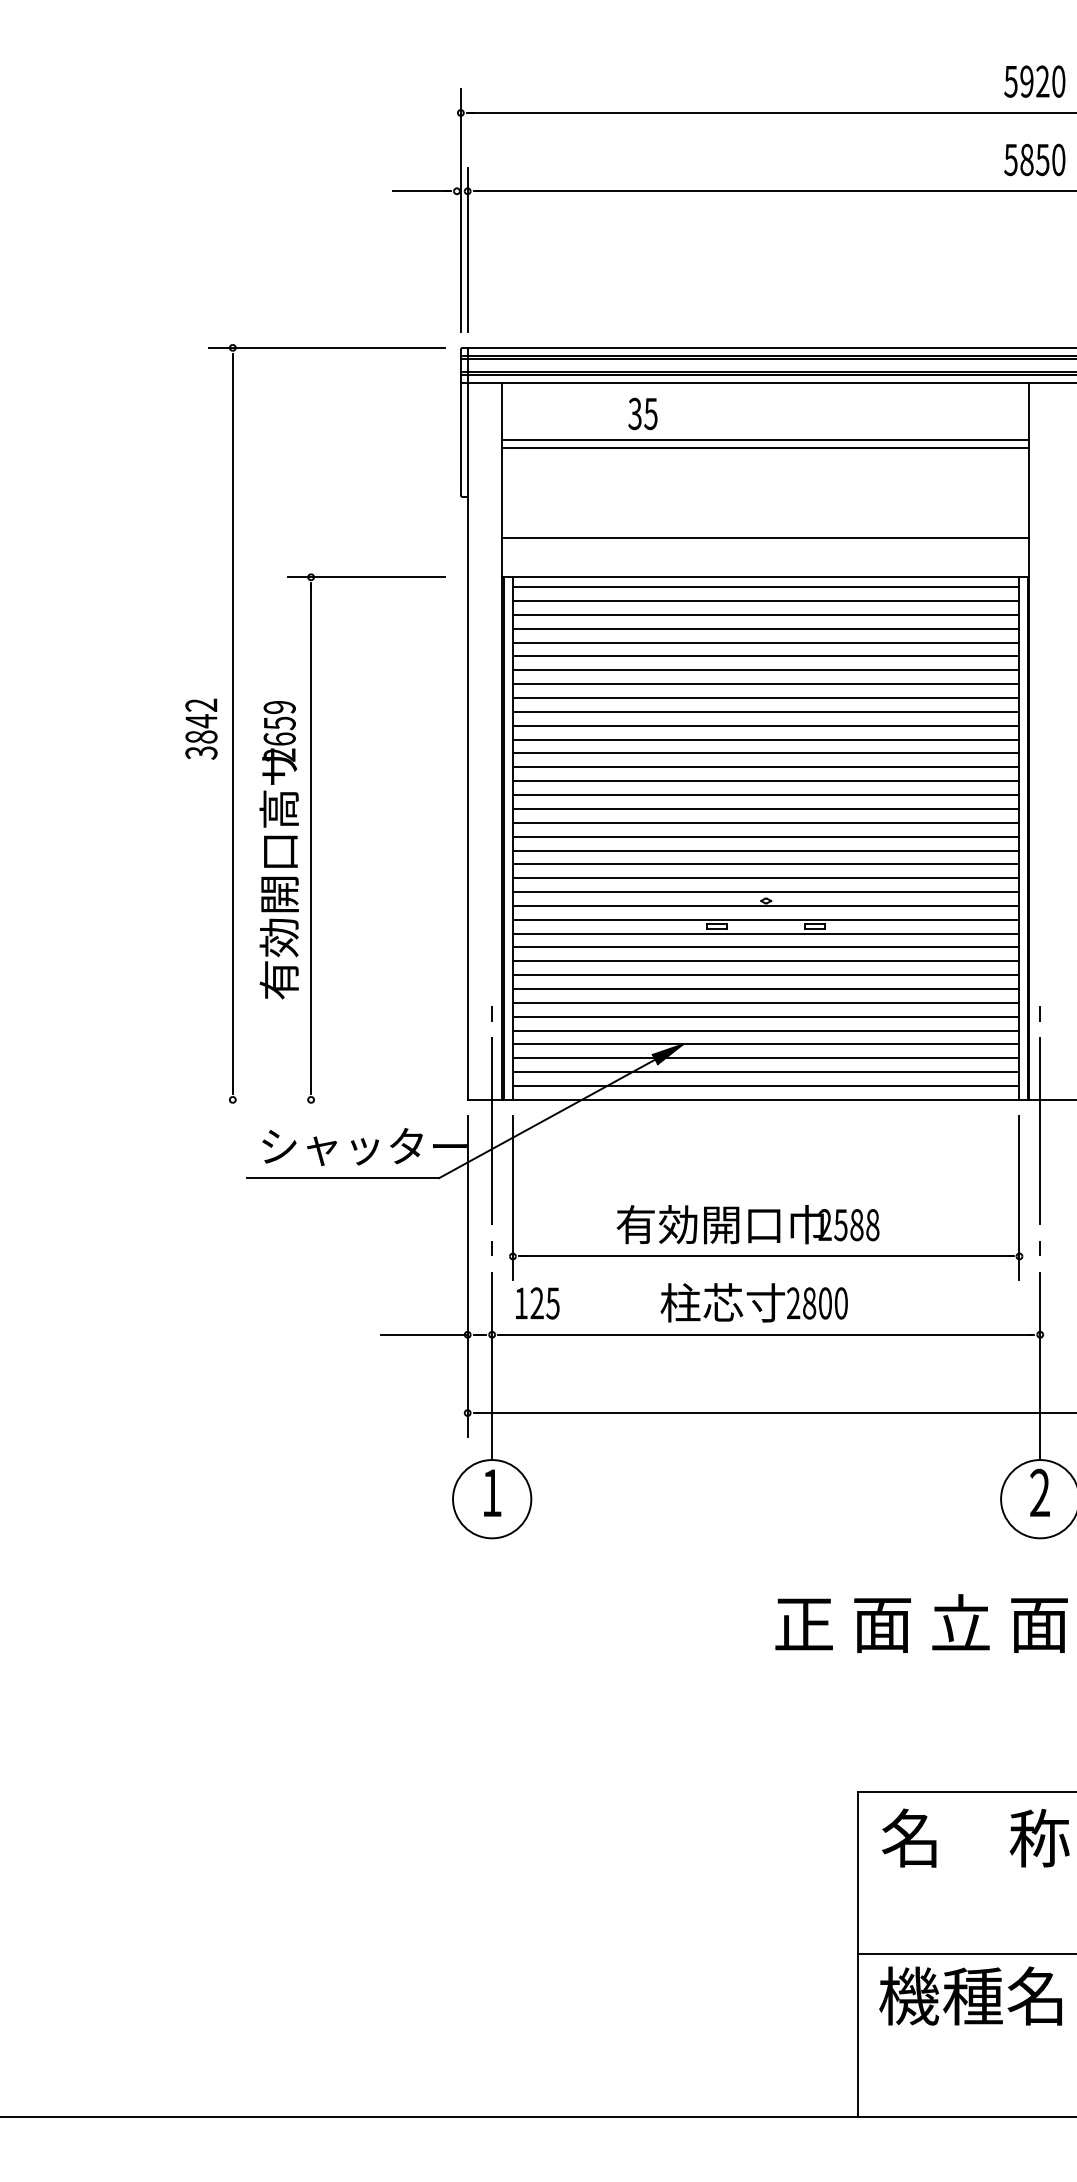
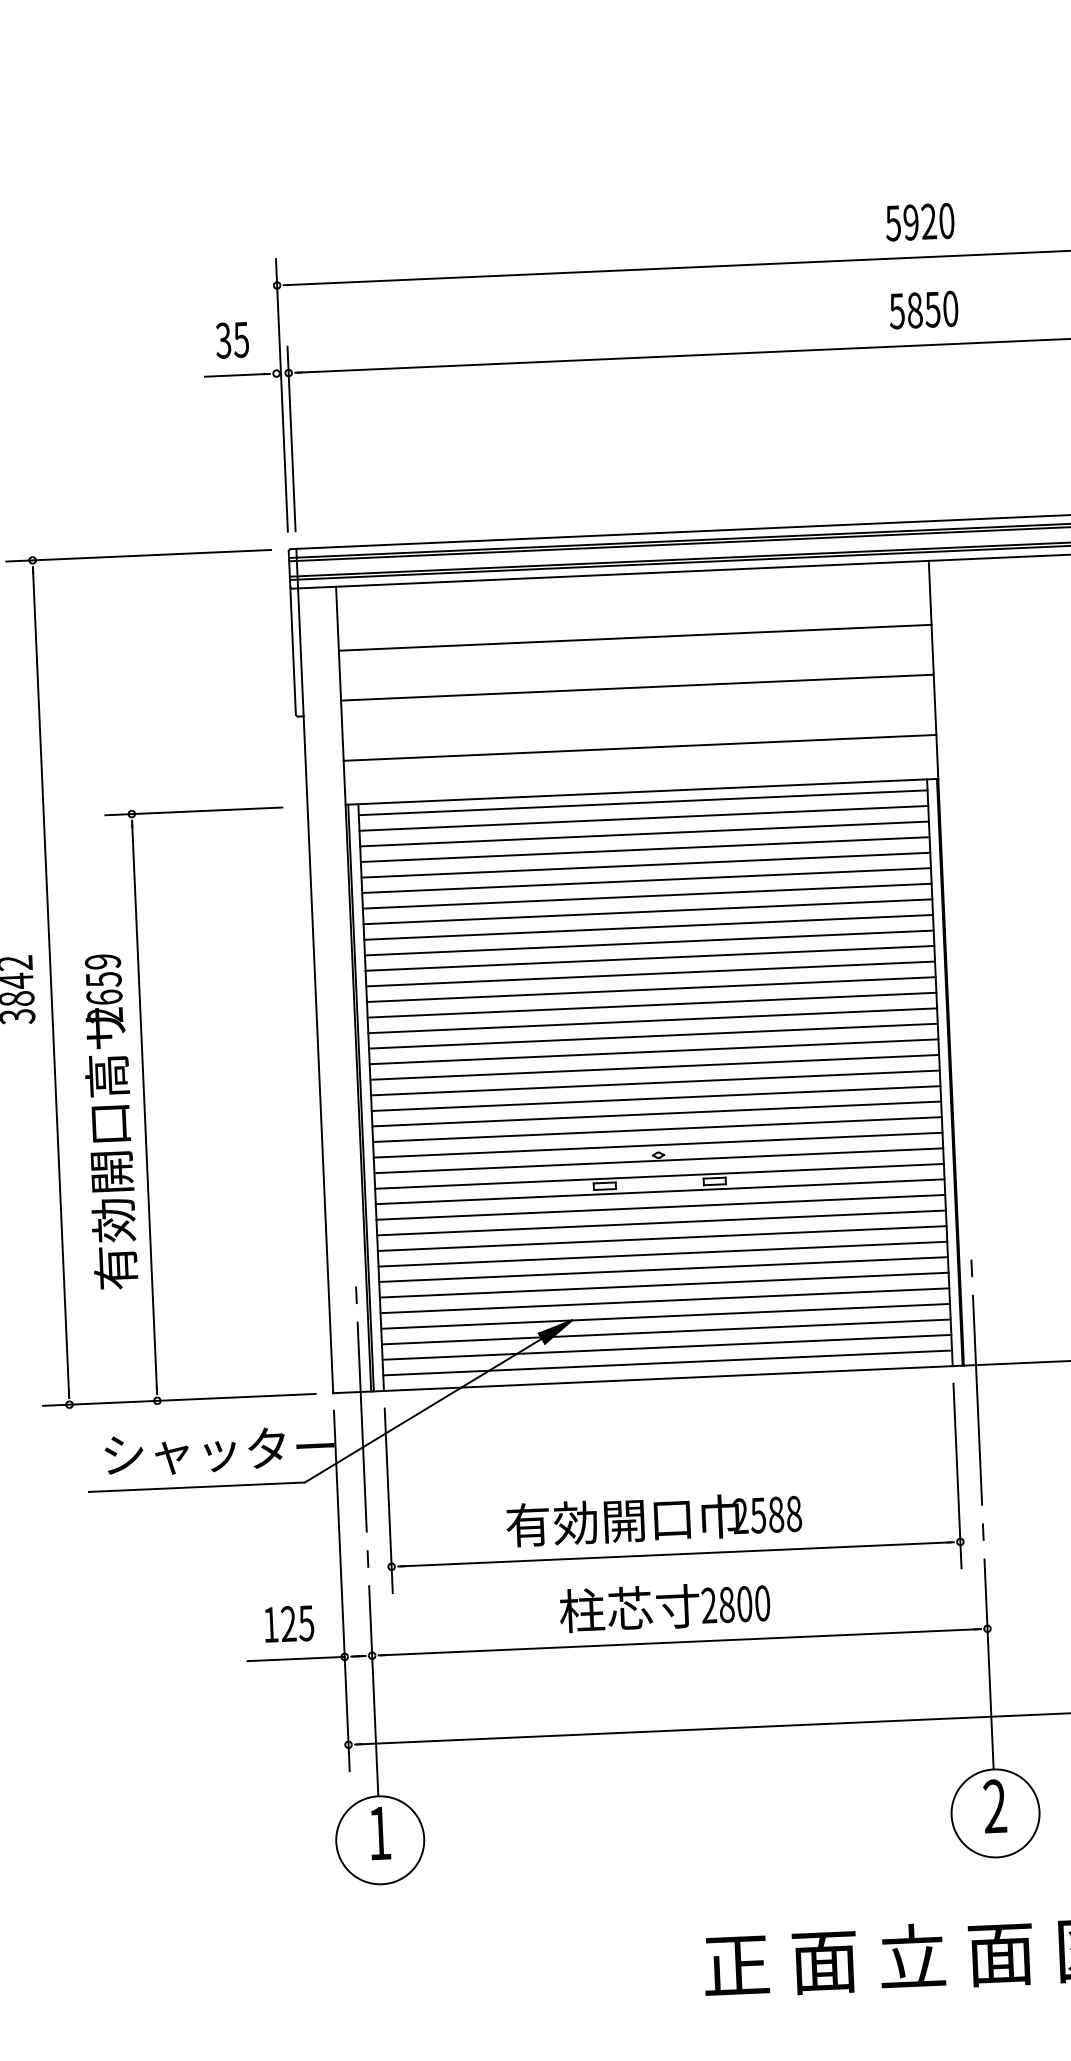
text: (642, 413) -> (231, 339), moved
line: (765, 448) -> (637, 687), moved
line: (330, 1099) -> (179, 1399), added
text: (537, 1303) -> (289, 1624), moved

